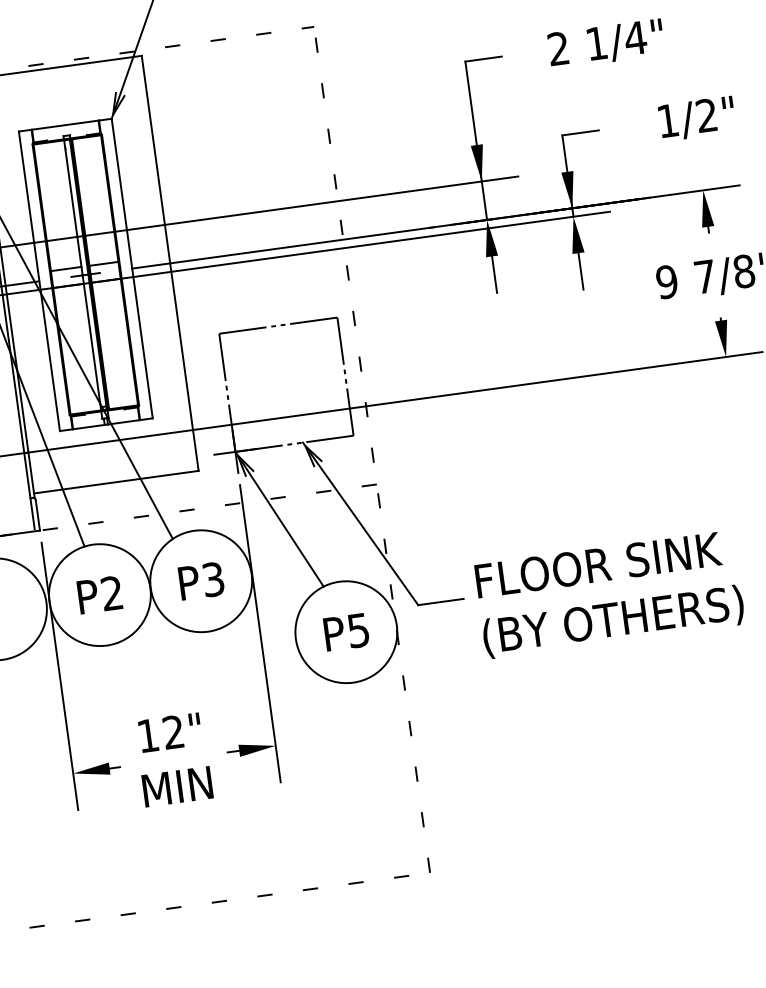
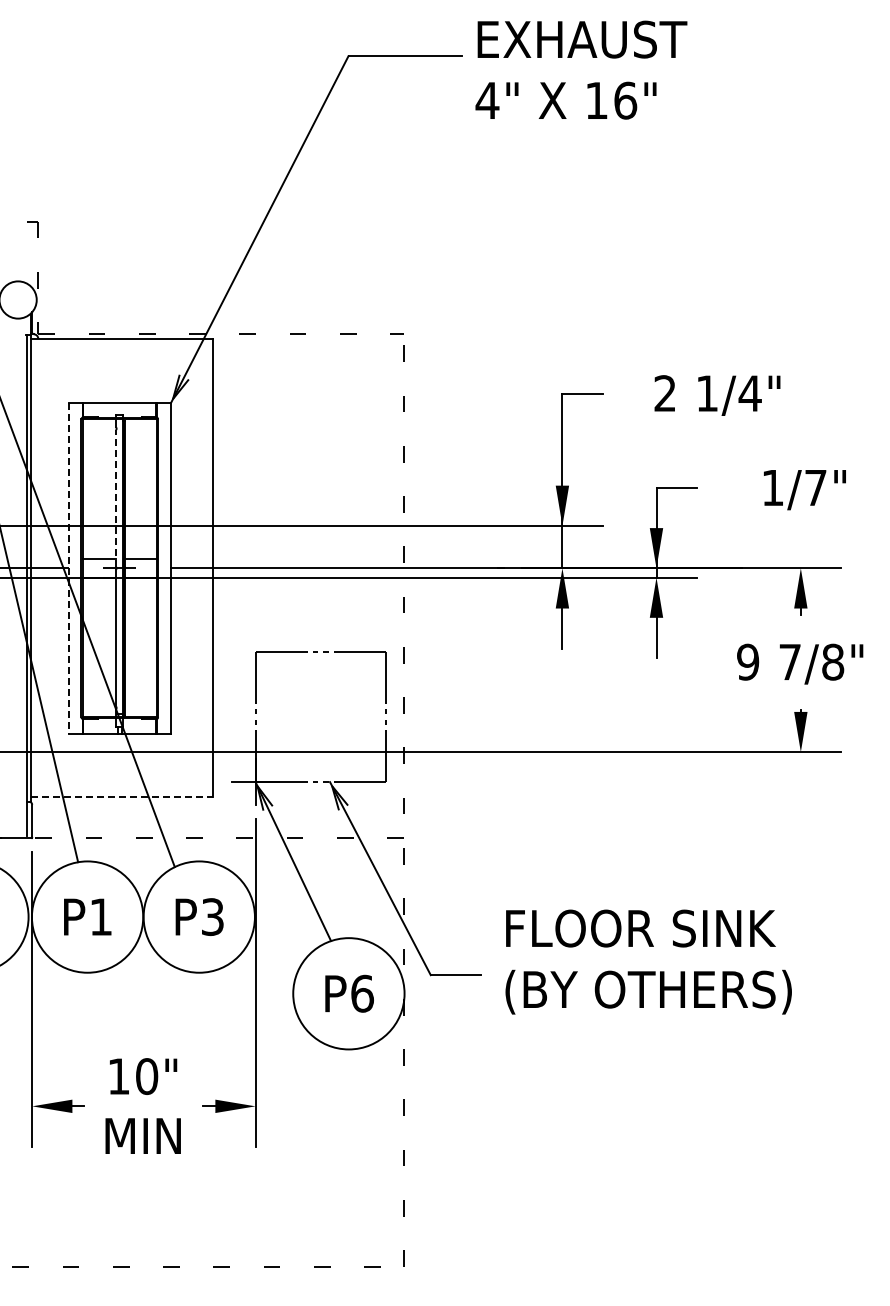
text: (706, 115) -> (815, 487), 1/2" -> 1/7"
line: (74, 212) -> (116, 498), solid -> dashed
line: (39, 281) -> (68, 568), solid -> dashed
line: (116, 482) -> (122, 797), solid -> dashed
text: (111, 592) -> (100, 916), P2 -> P1
text: (609, 594) -> (648, 961), moved
text: (358, 630) -> (362, 993), P5 -> P6
text: (174, 732) -> (147, 1076), 12" -> 10"

